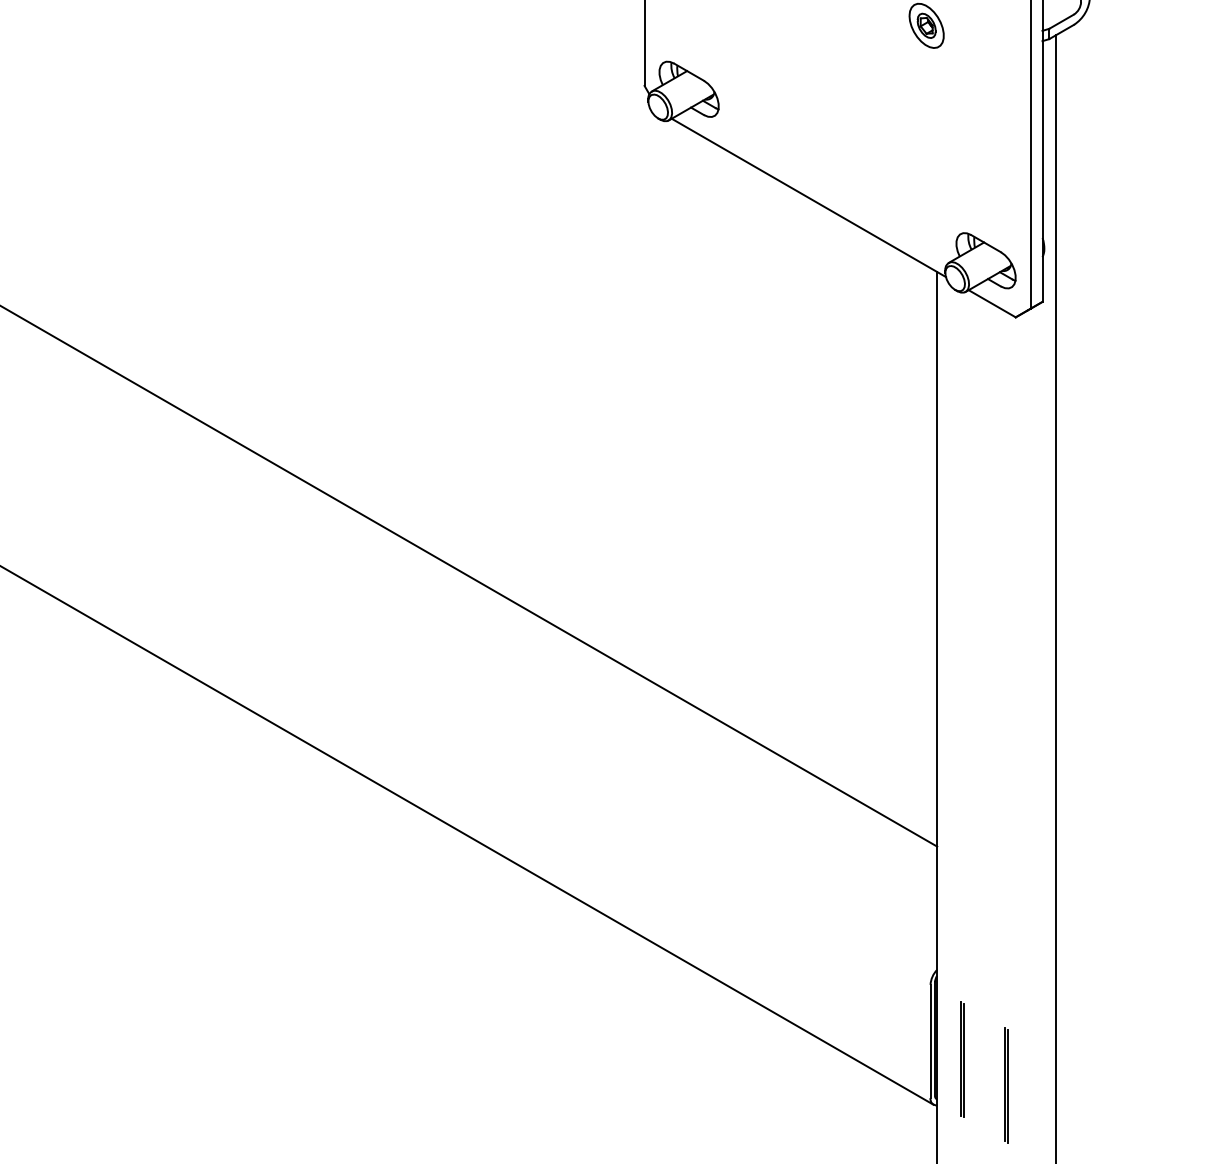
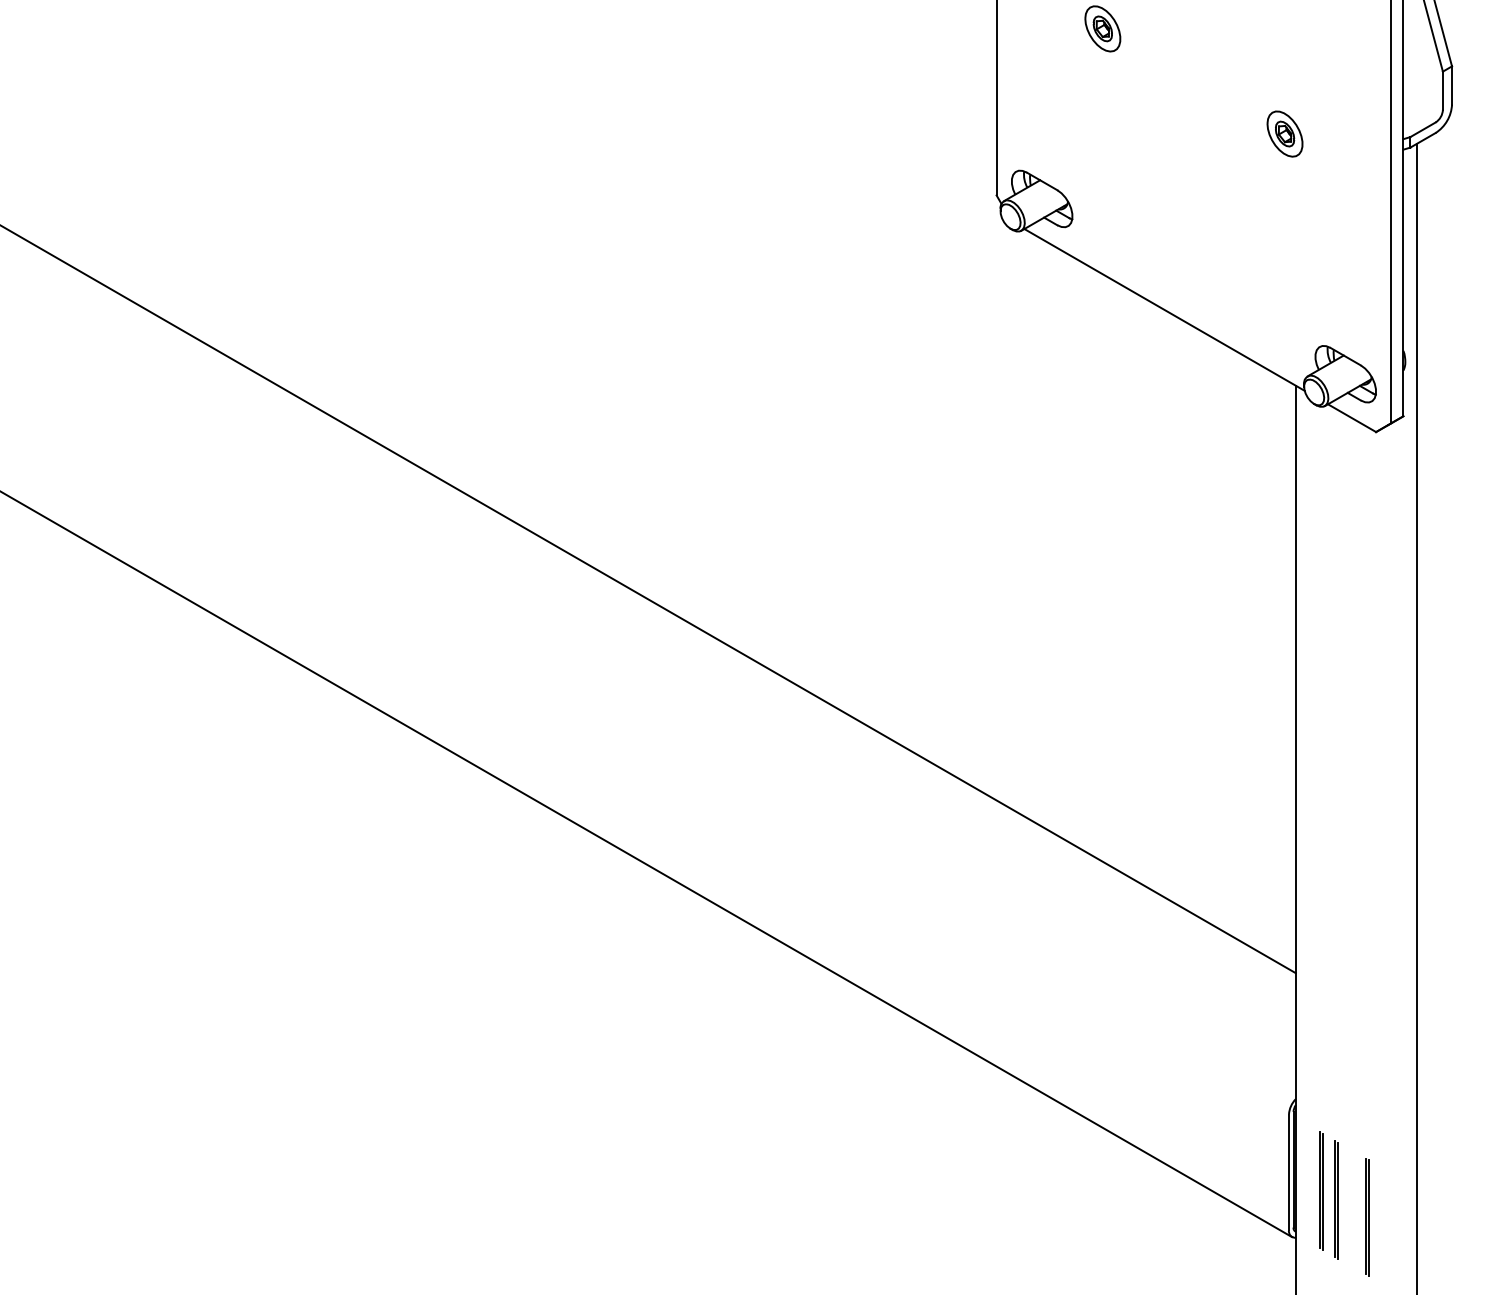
line: (976, 1067) -> (1335, 1199), added

